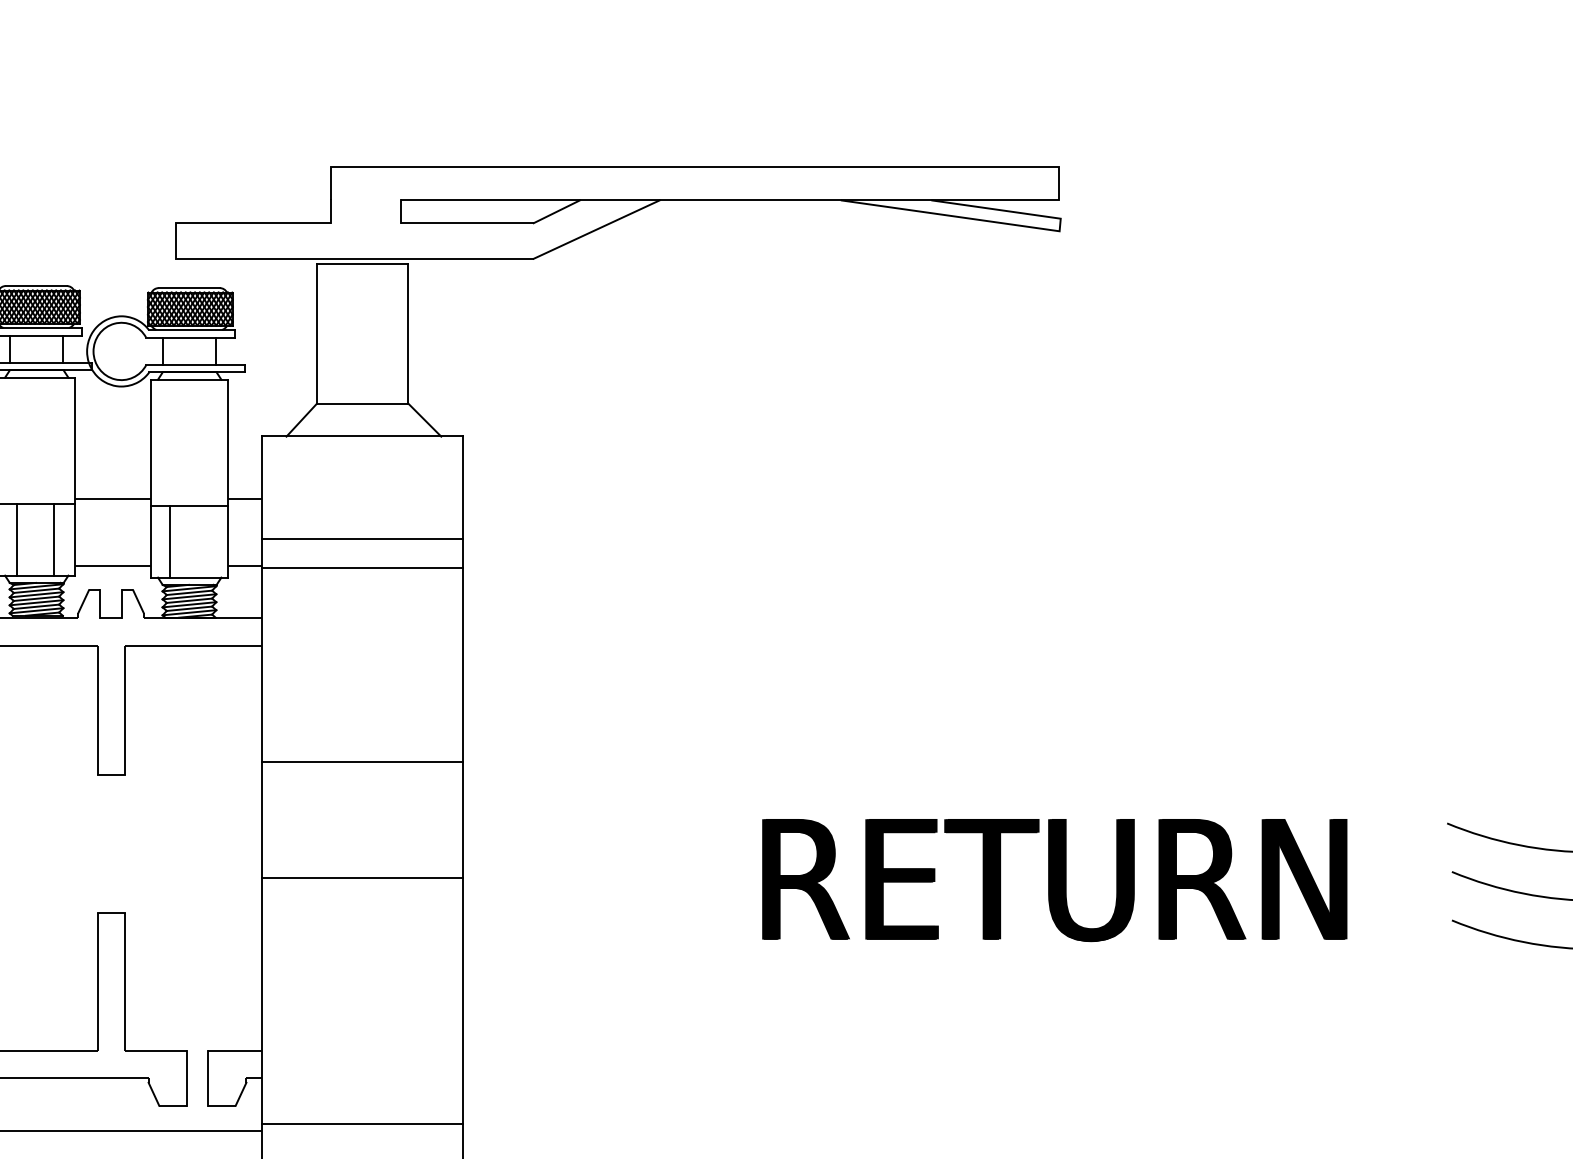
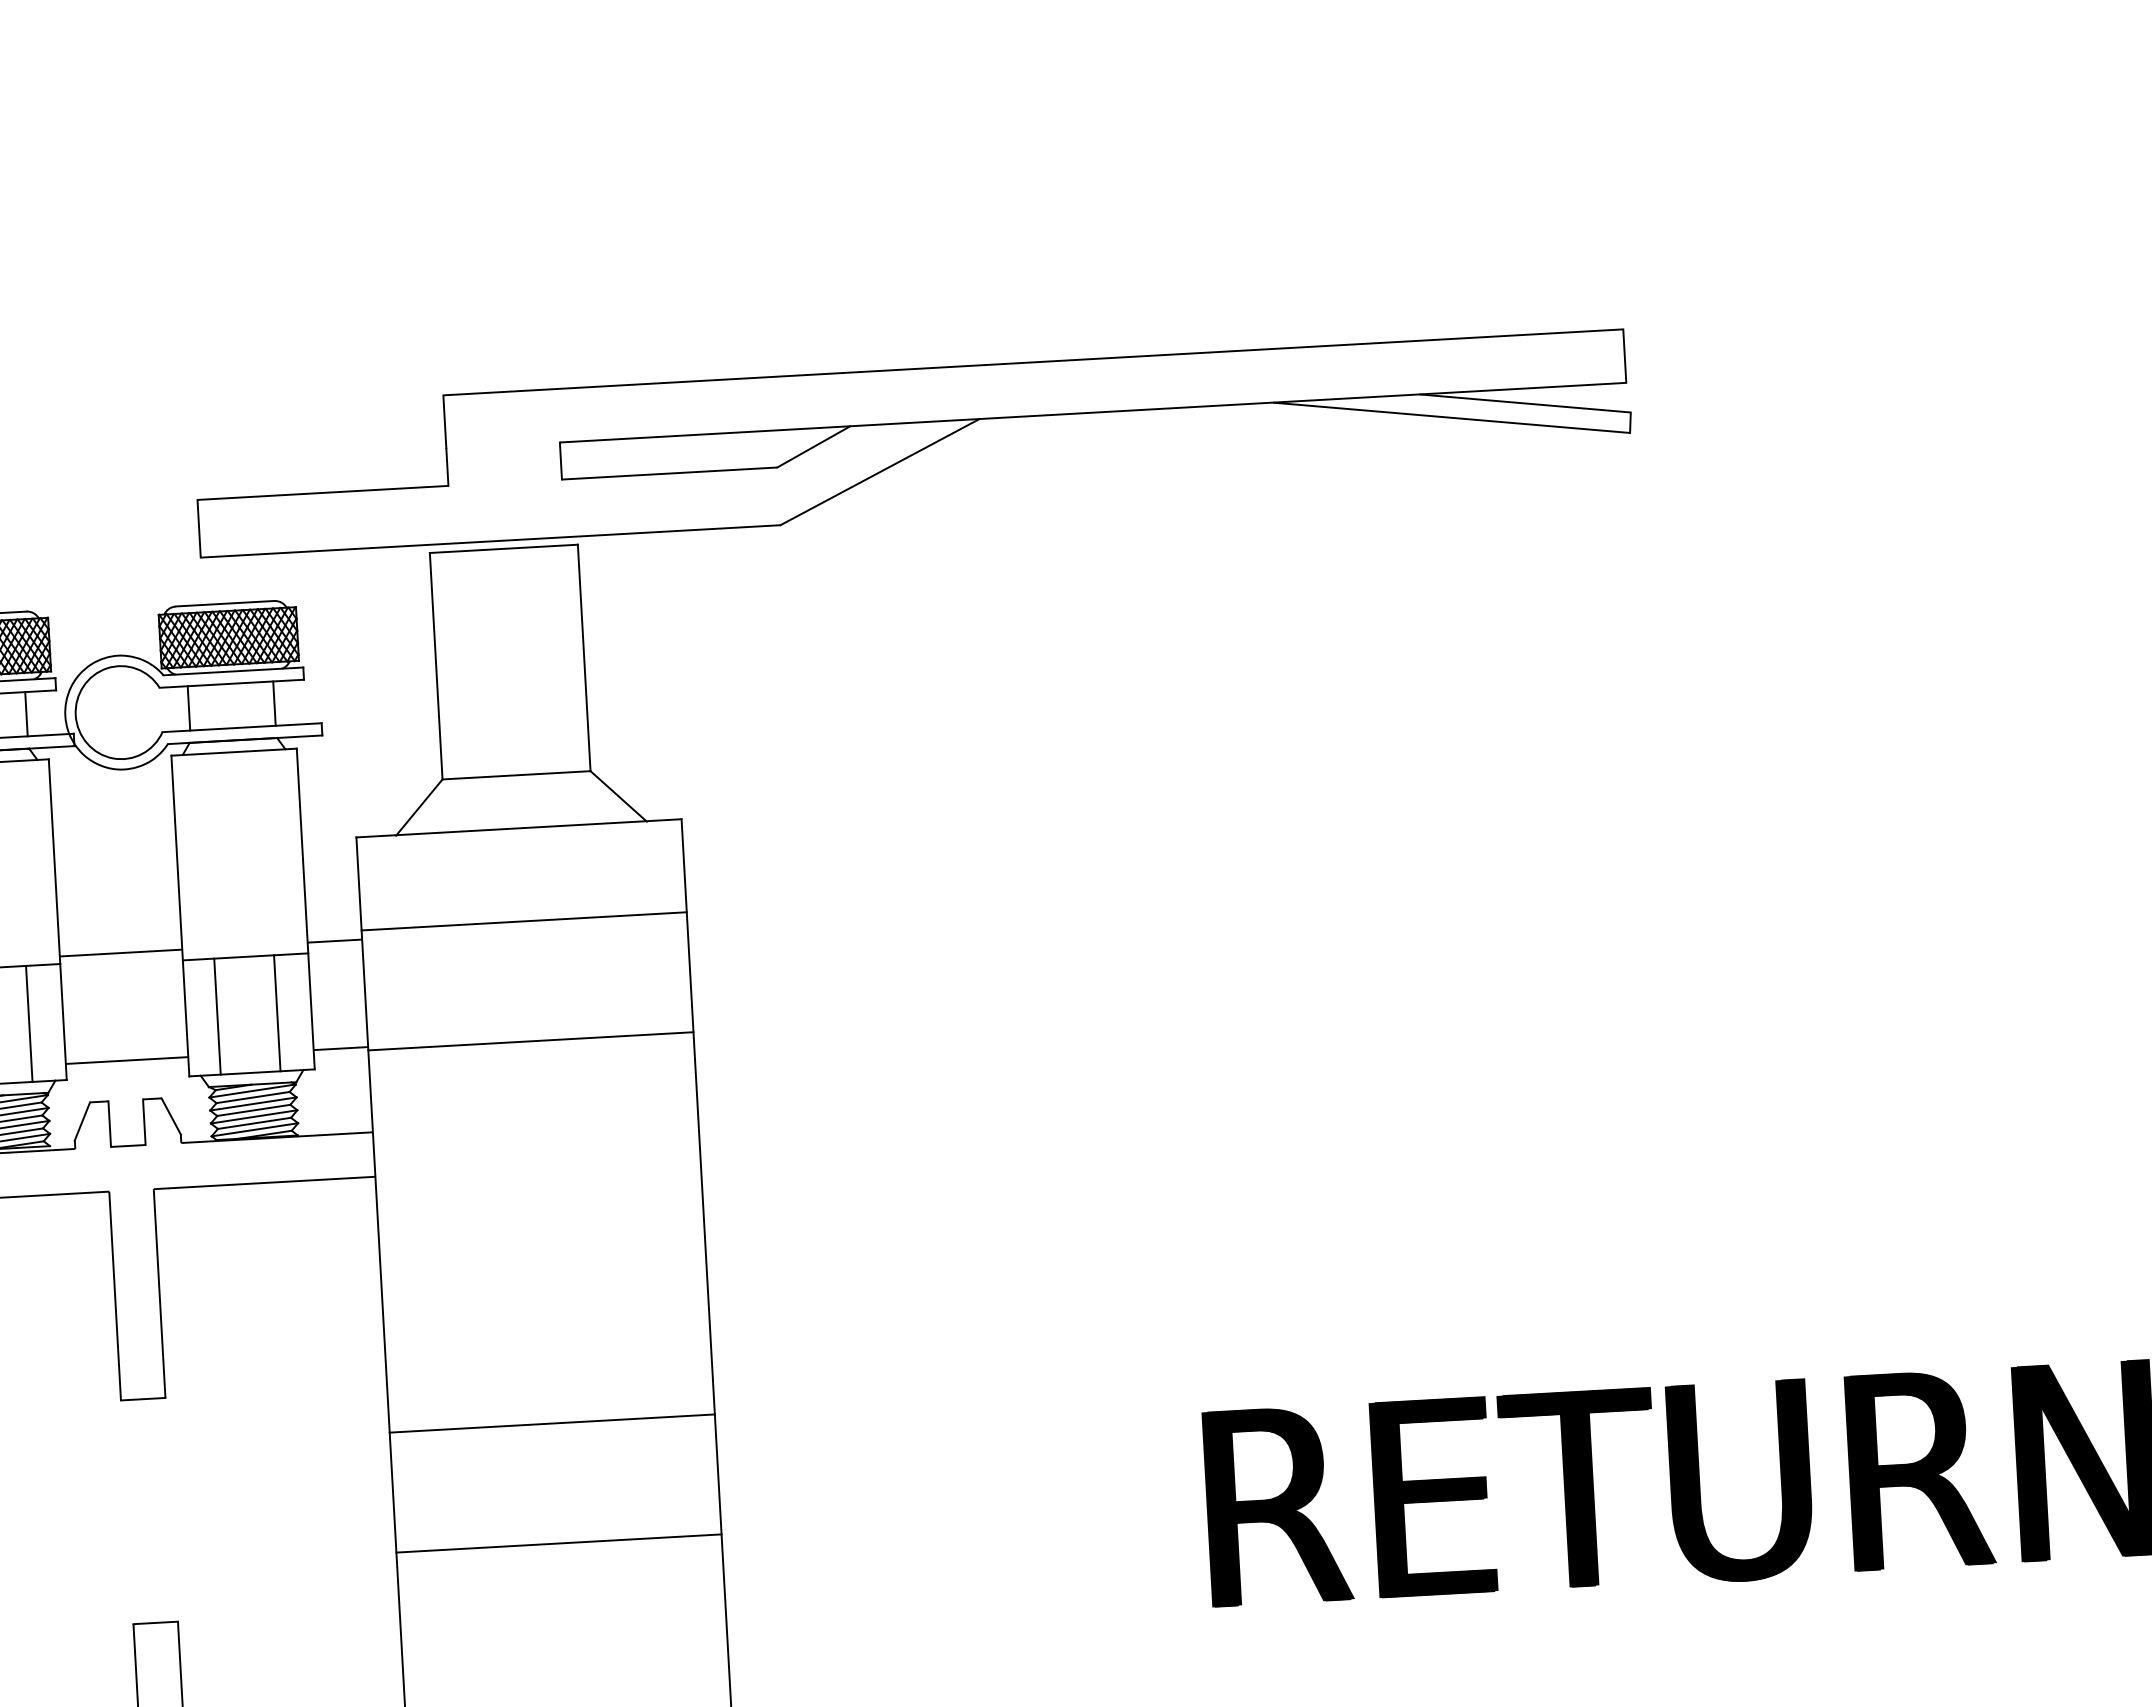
line: (362, 538) -> (524, 920), moved
line: (207, 541) -> (277, 1012), added
line: (362, 761) -> (552, 1423), moved

